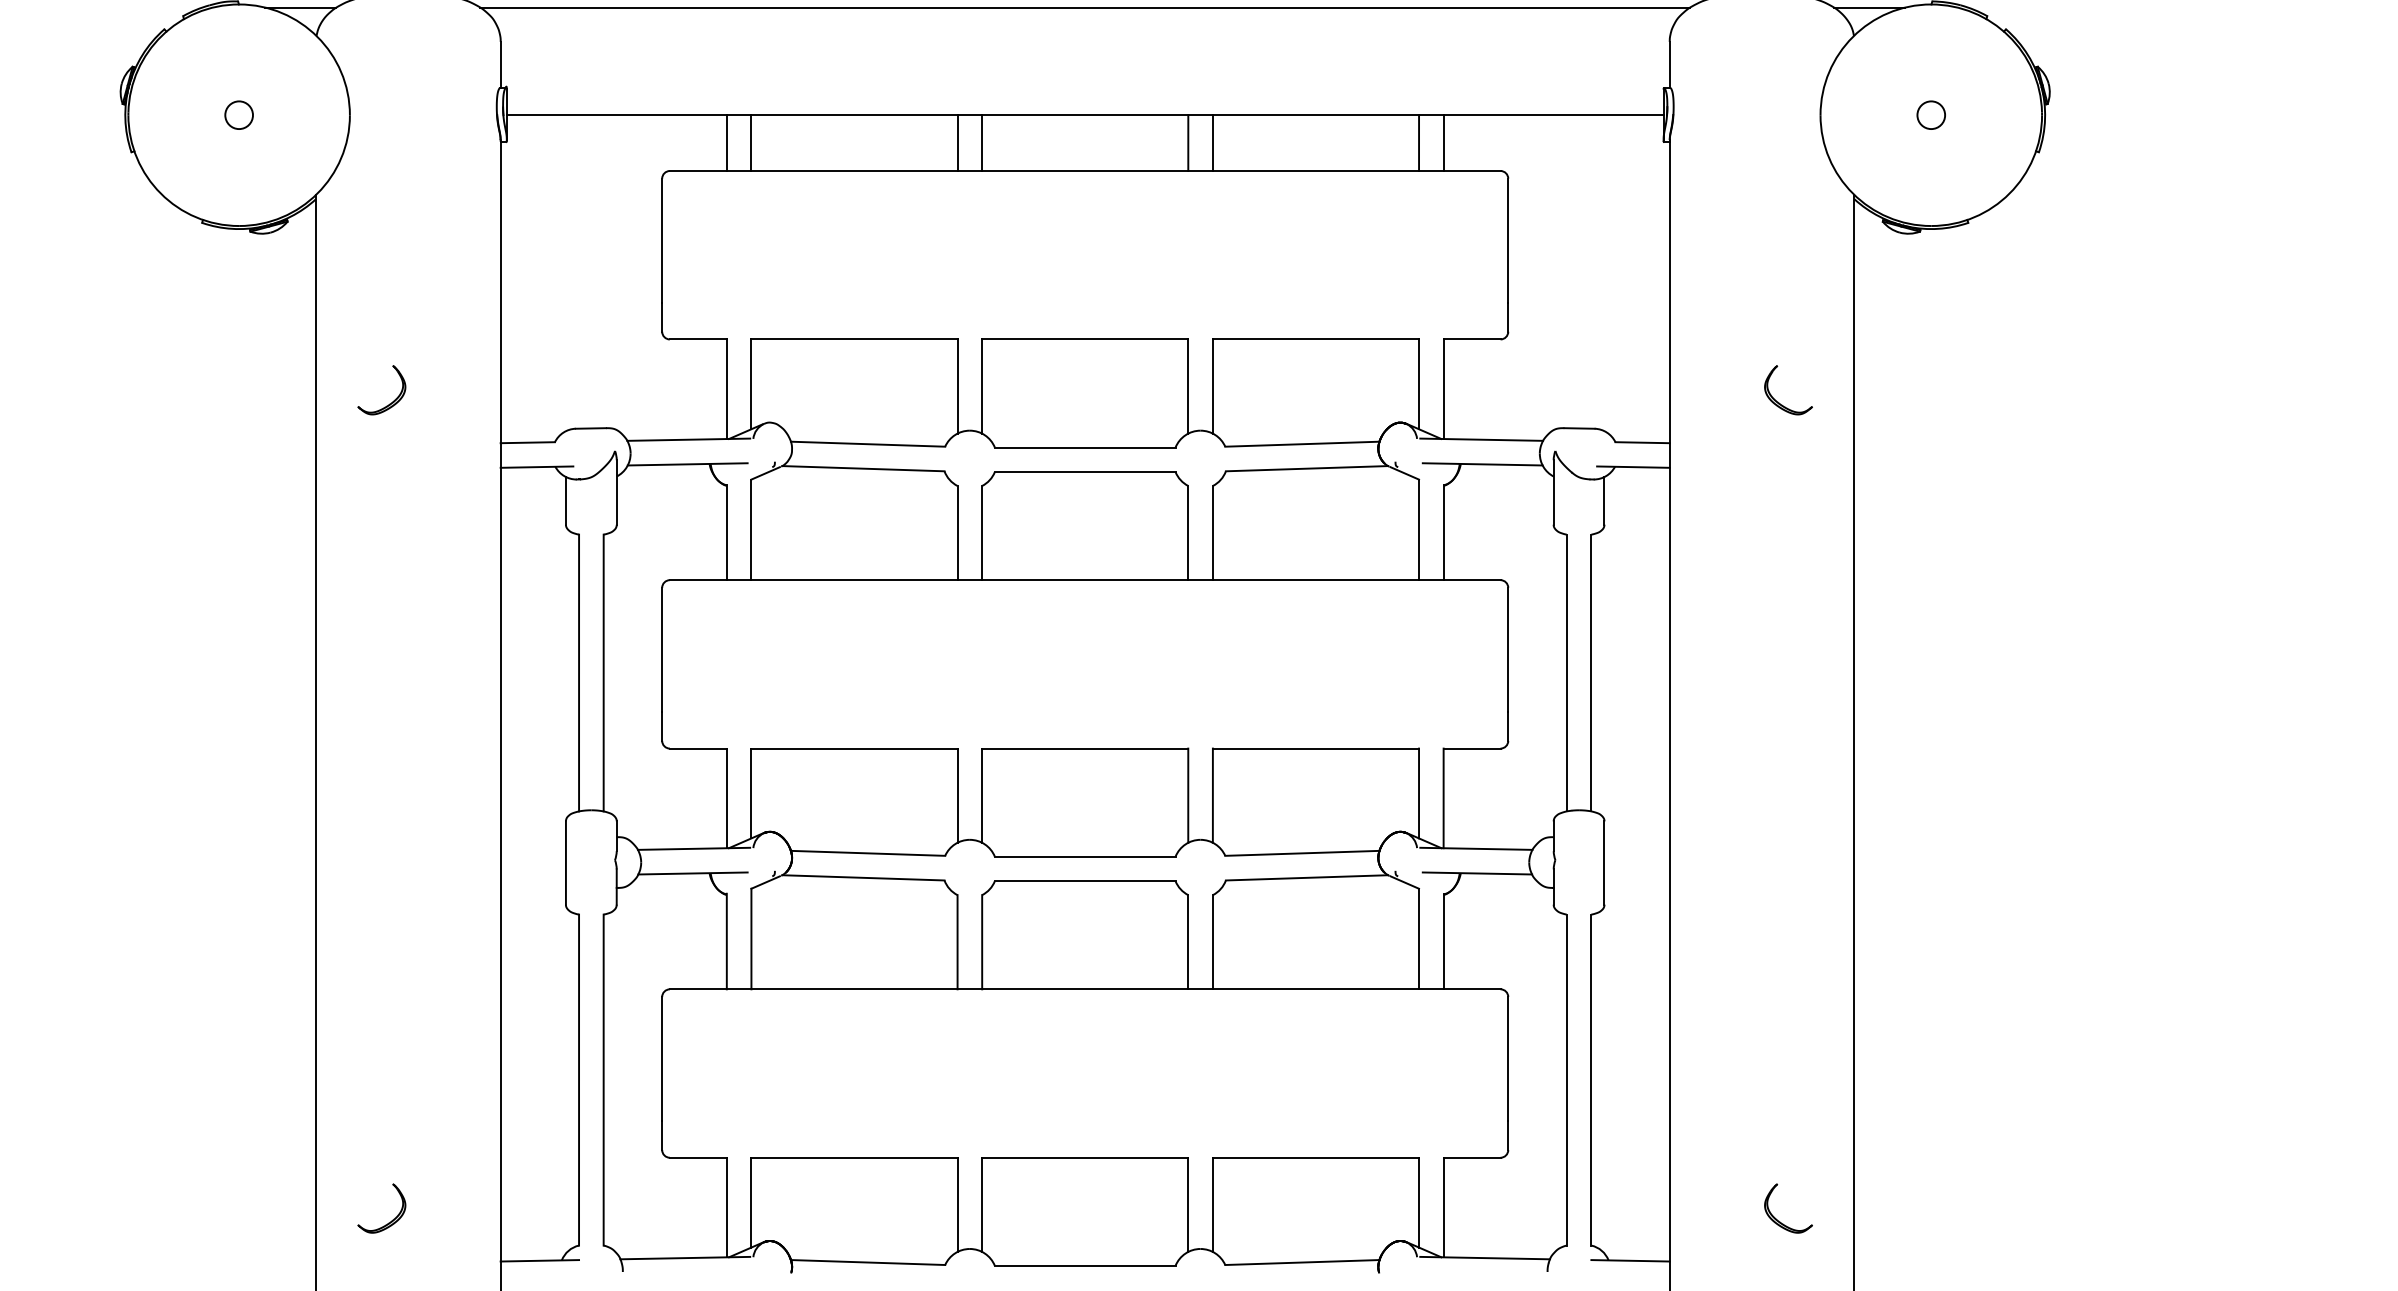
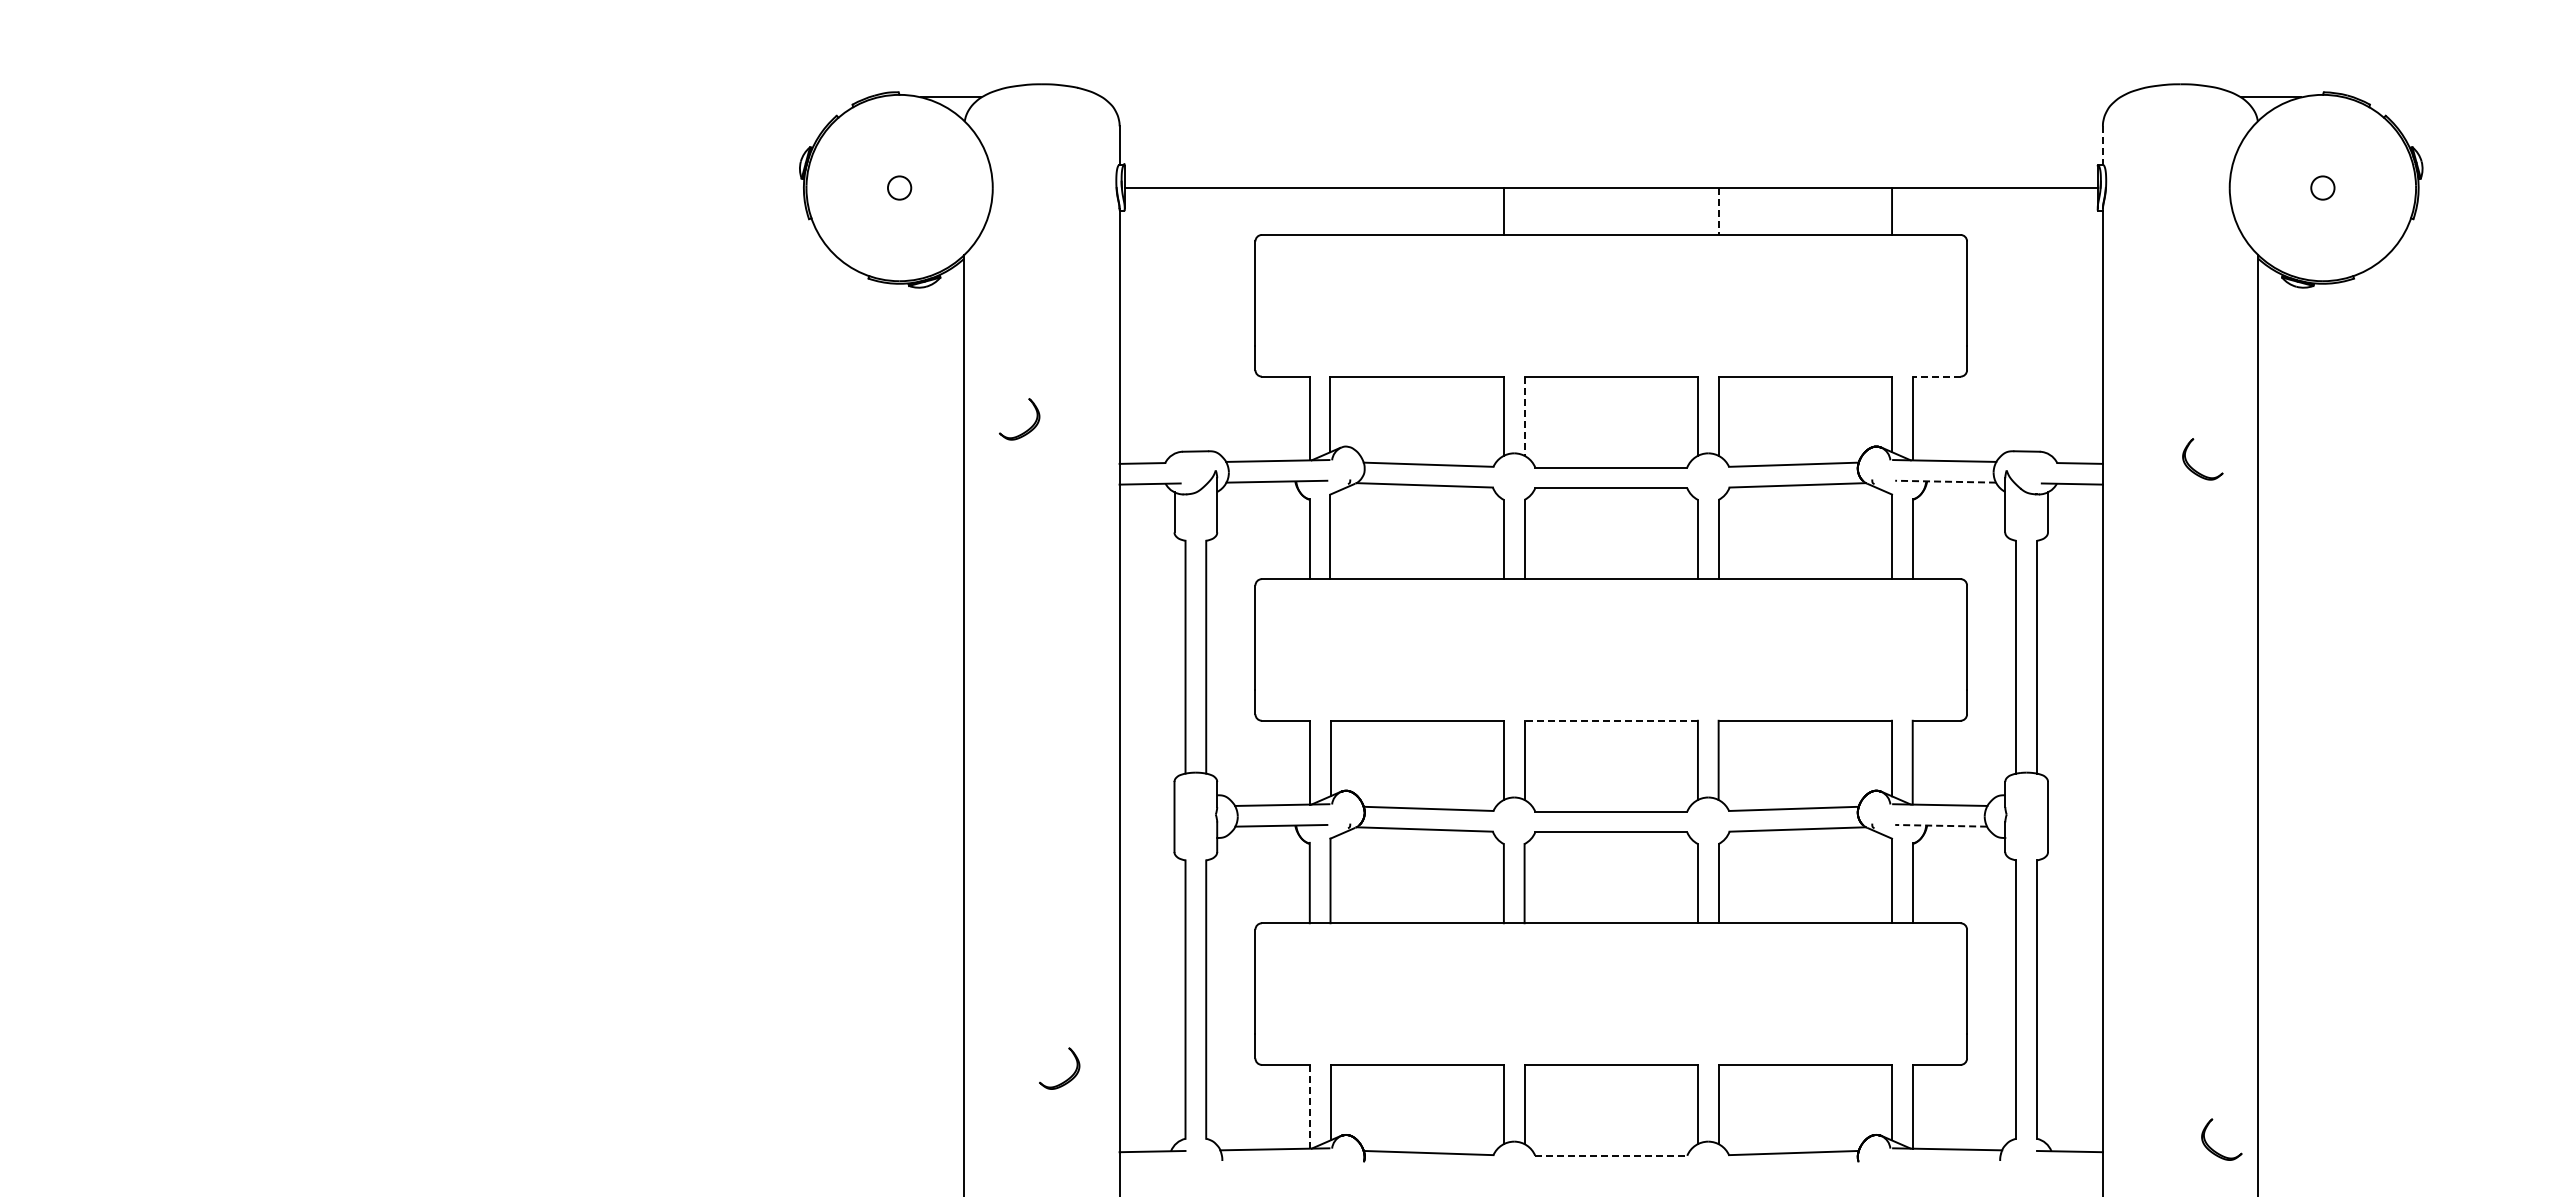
line: (1085, 7) -> (1611, 97), removed
line: (1669, 65) -> (2102, 146), solid -> dashed
line: (726, 143) -> (1309, 211), removed
line: (751, 143) -> (1330, 211), removed
line: (982, 143) -> (1524, 211), removed
line: (1187, 143) -> (1697, 211), removed
line: (1443, 143) -> (1912, 211), removed
line: (1212, 144) -> (1718, 212), solid -> dashed
line: (1471, 339) -> (1936, 376), solid -> dashed
line: (982, 386) -> (1524, 416), solid -> dashed
part: (1779, 402) -> (2195, 469), moved
line: (1482, 464) -> (1945, 481), solid -> dashed
line: (1085, 748) -> (1611, 720), solid -> dashed
line: (1477, 873) -> (1941, 825), solid -> dashed
line: (726, 1207) -> (1309, 1106), solid -> dashed
part: (391, 1220) -> (1067, 1078), moved
part: (1781, 1221) -> (2215, 1150), moved
line: (1085, 1265) -> (1611, 1155), solid -> dashed

